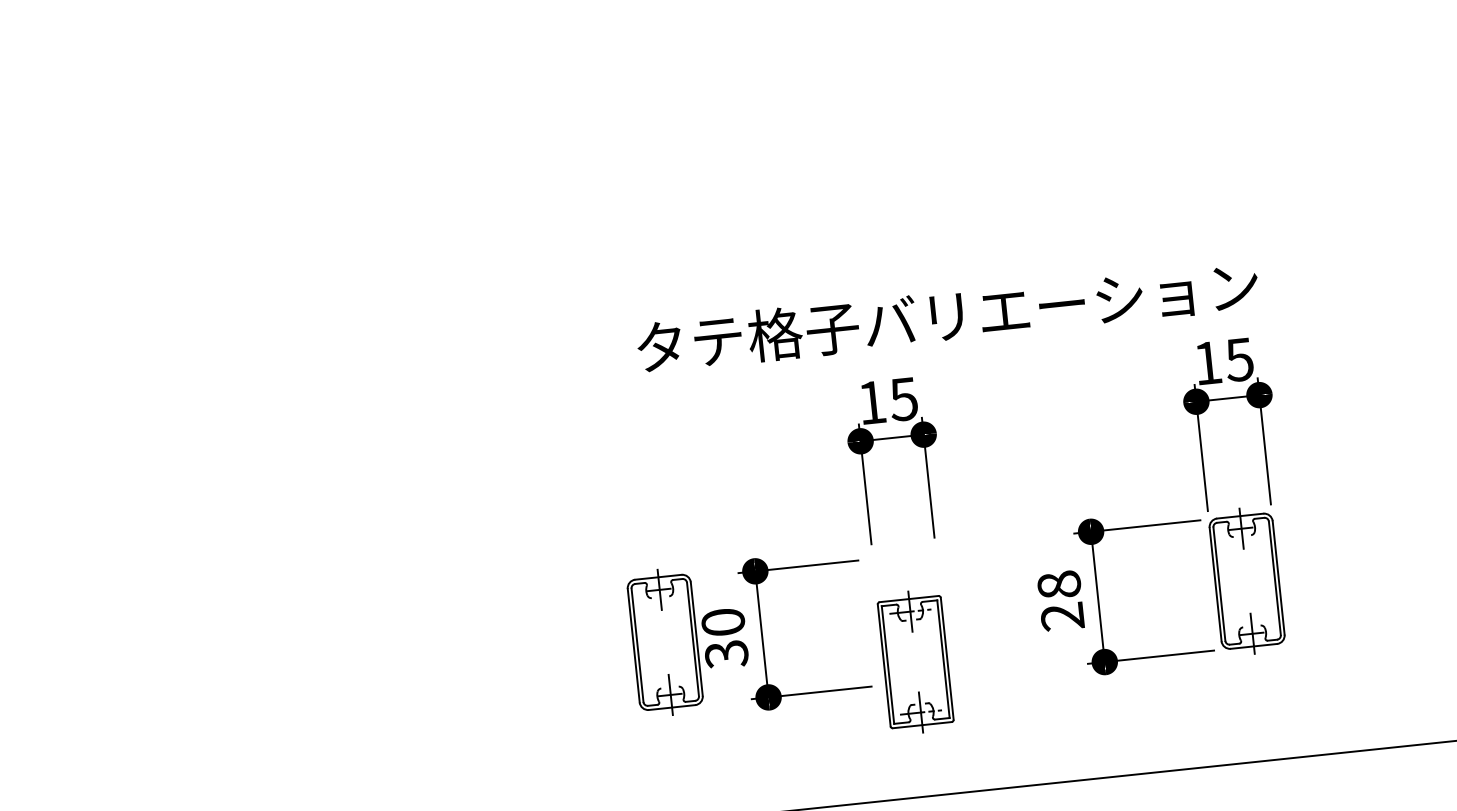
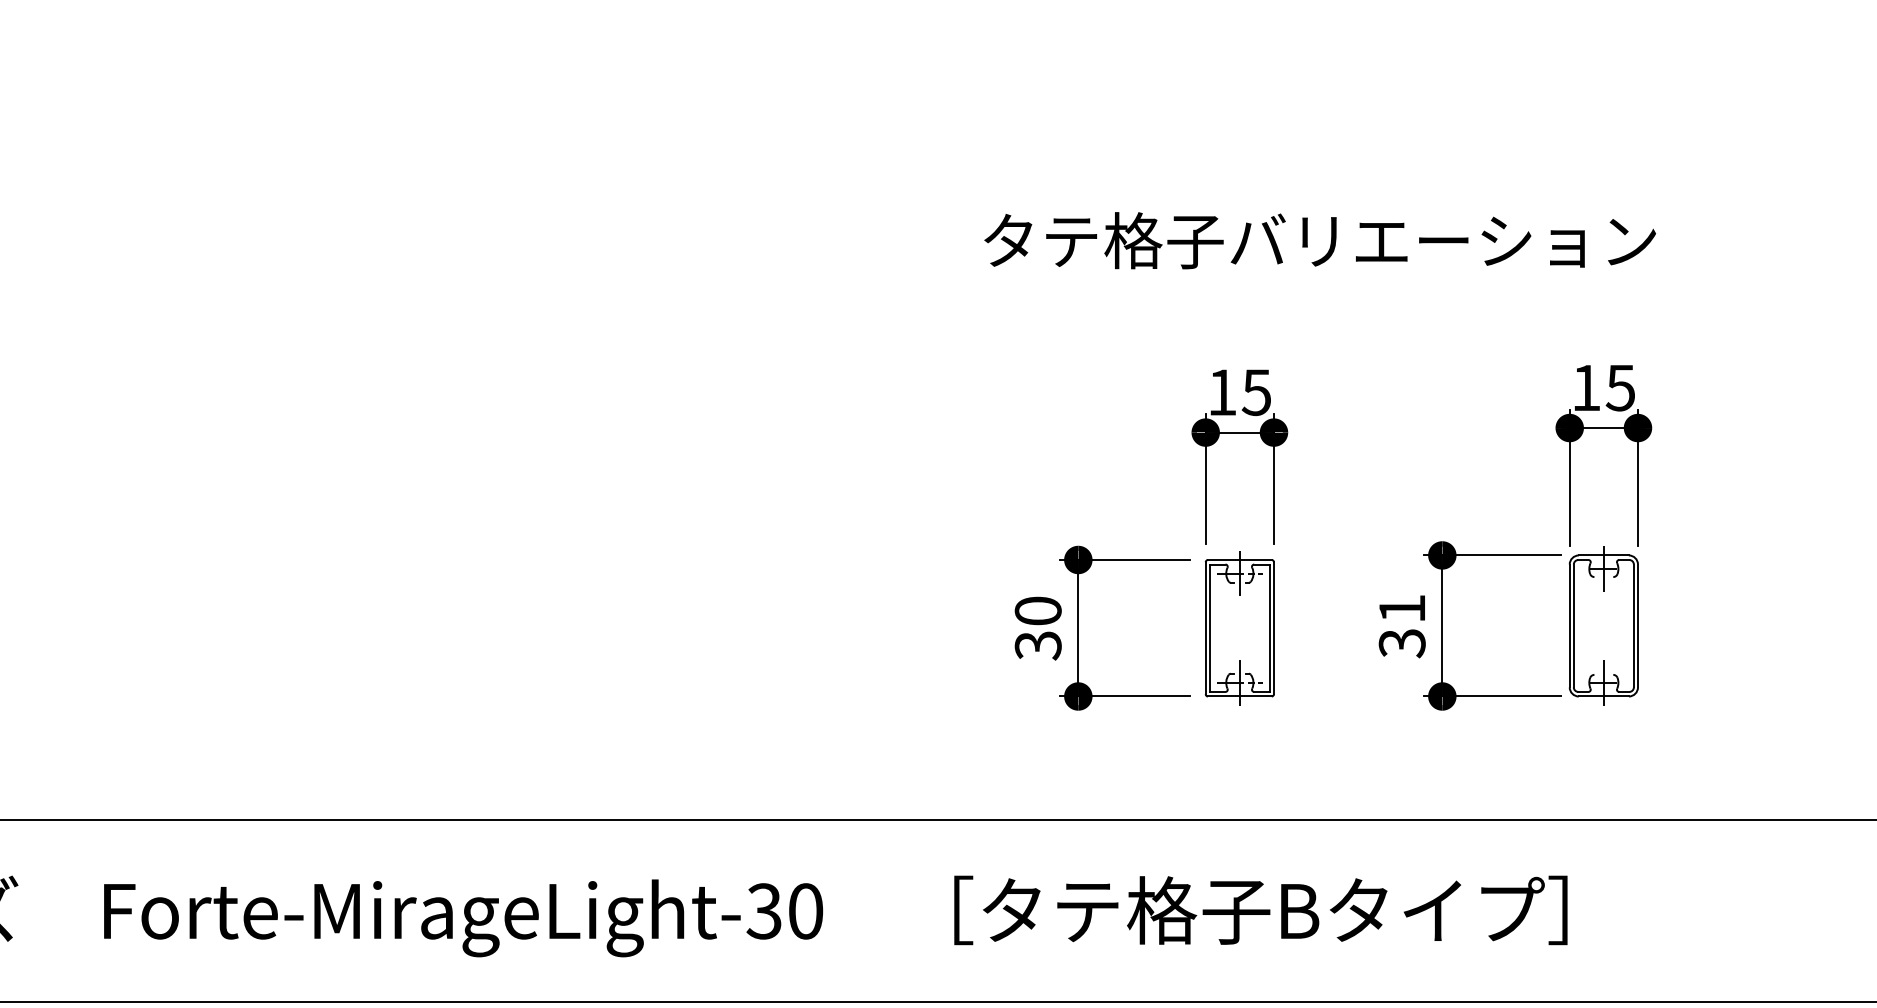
text: (948, 316) -> (1320, 240), moved
text: (1060, 601) -> (1401, 626), 28 -> 31
part: (664, 642) -> (973, 625), removed
part: (915, 662) -> (1239, 628), moved

